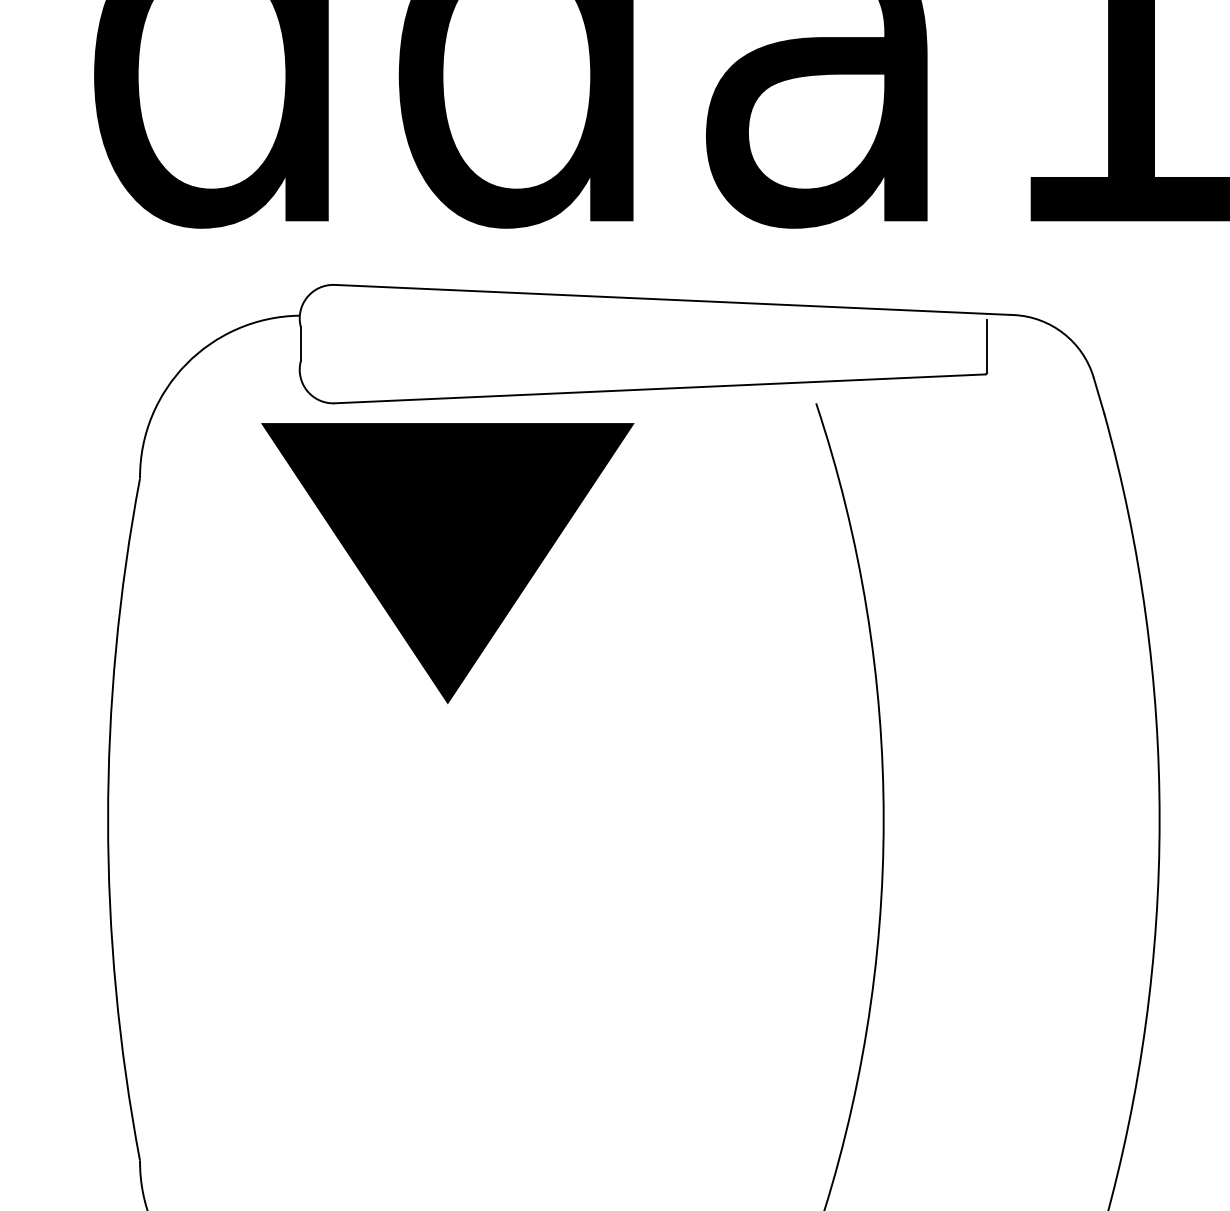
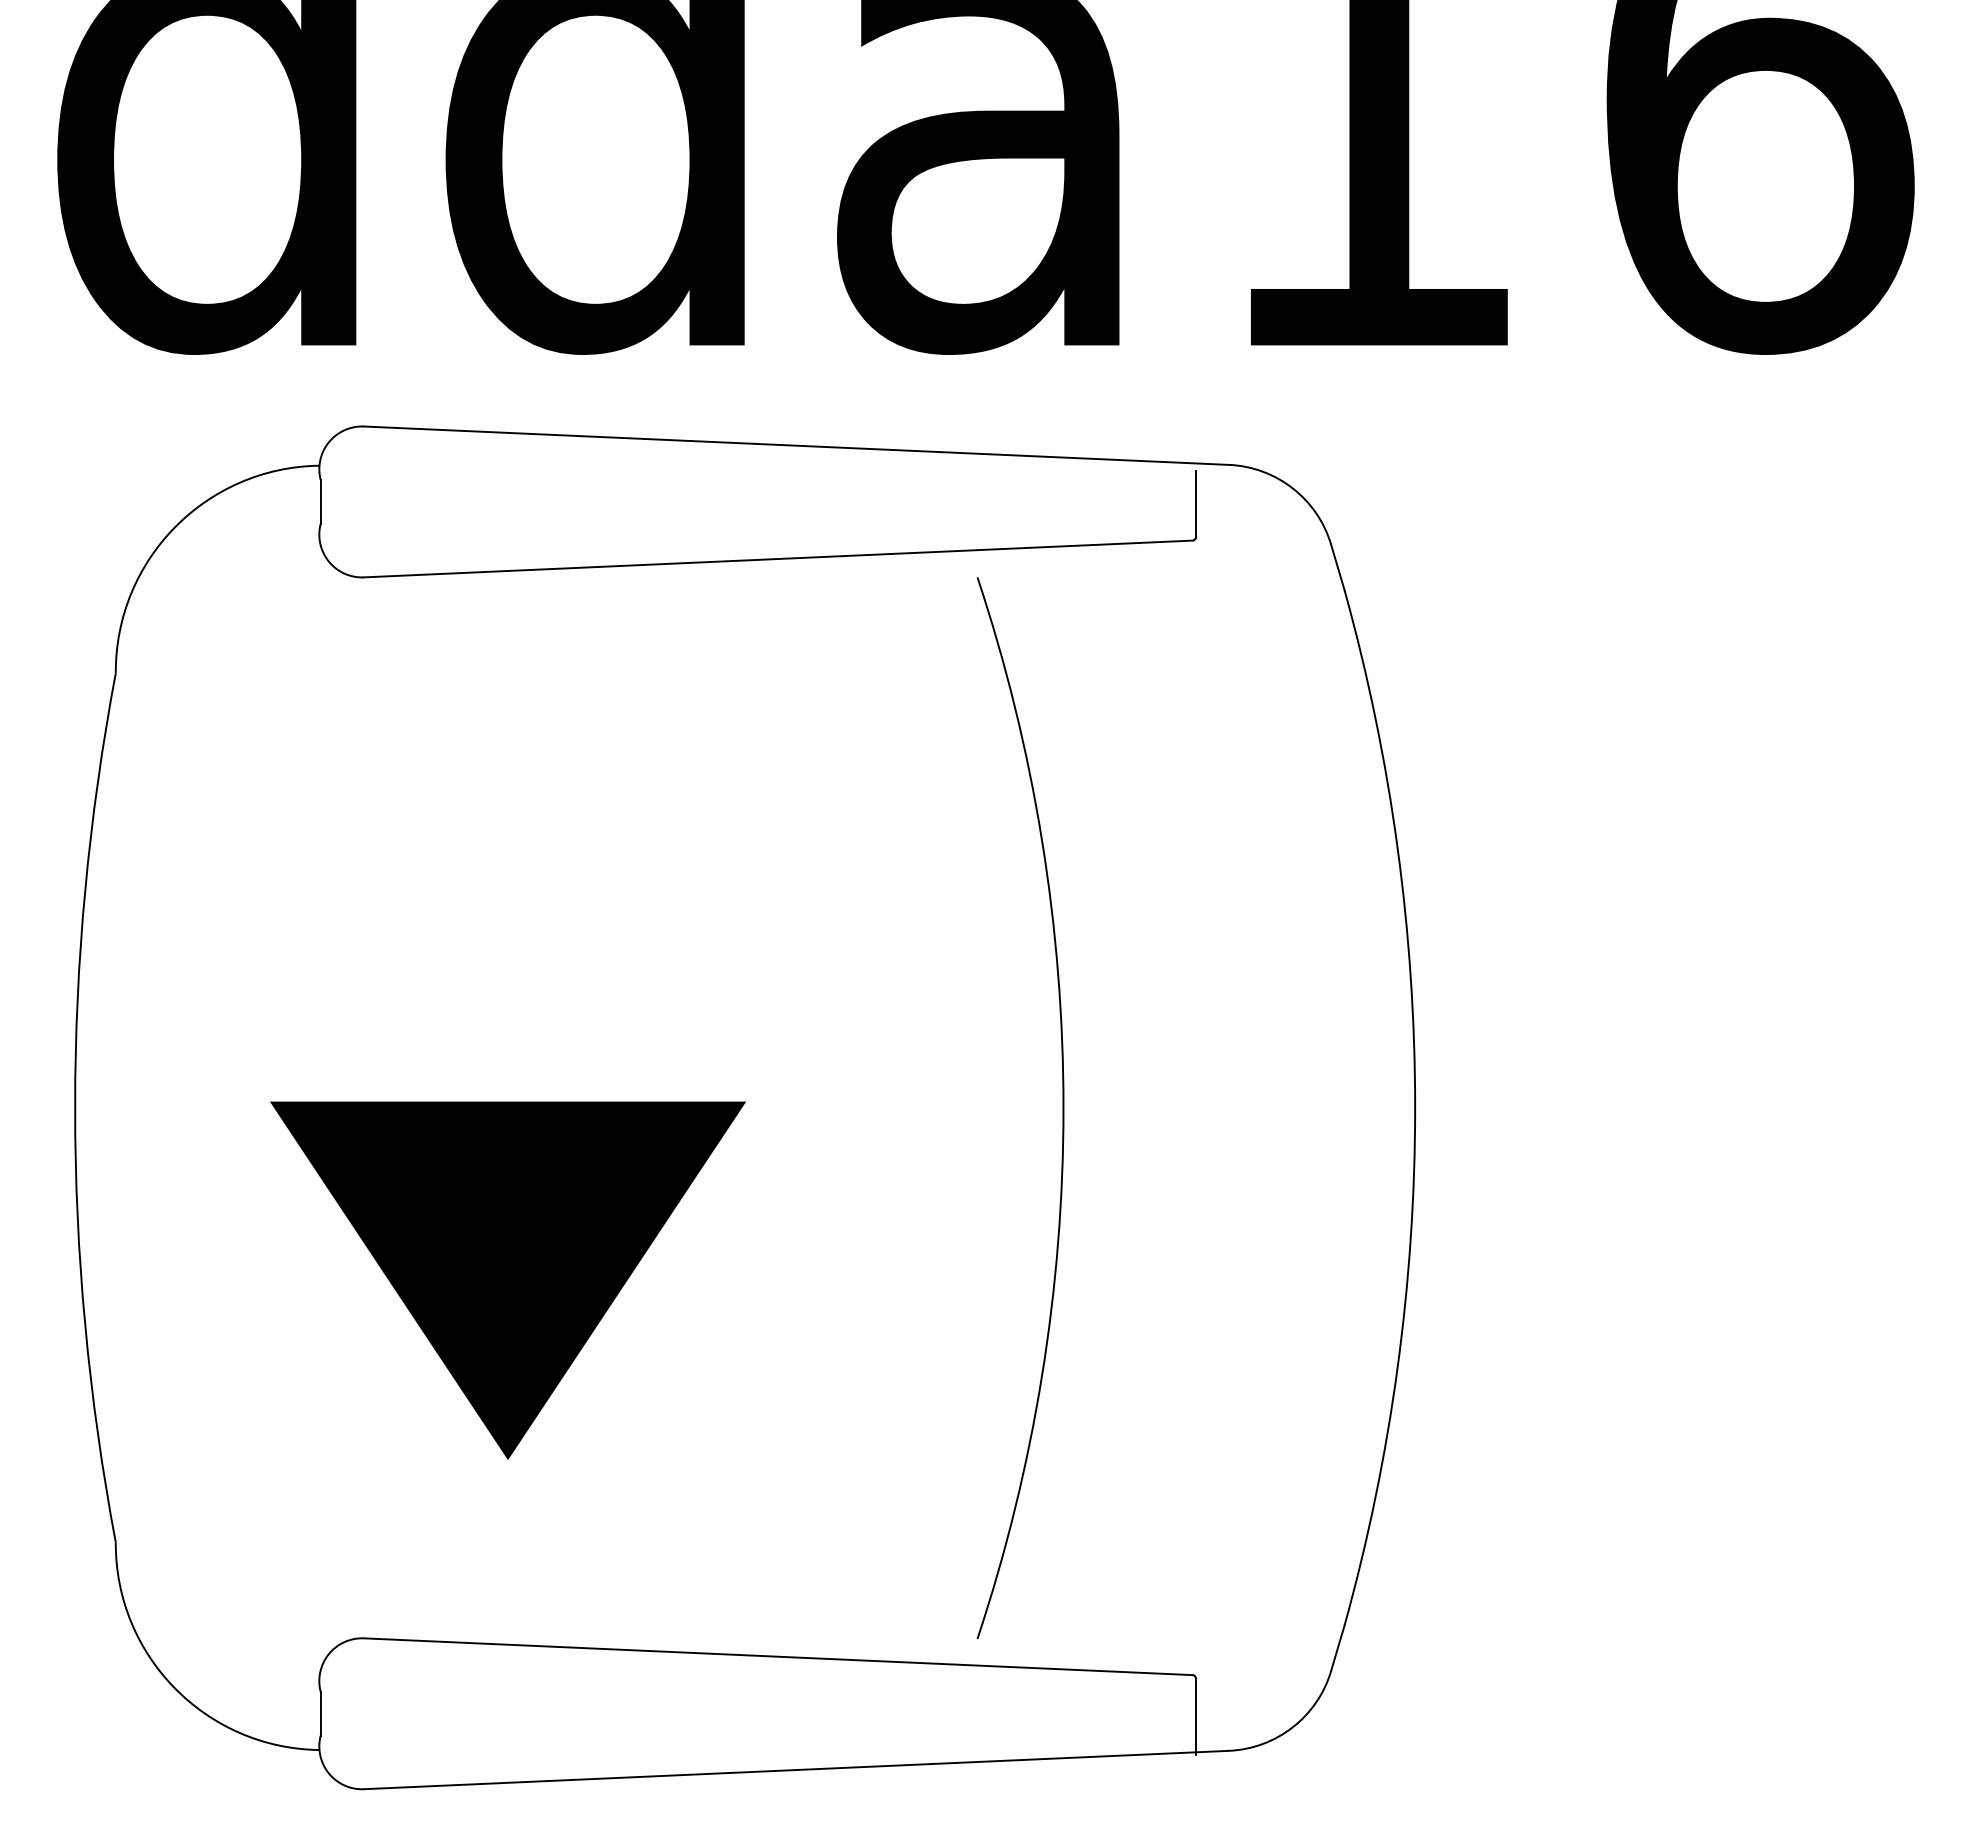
part: (447, 563) -> (507, 1280), moved

